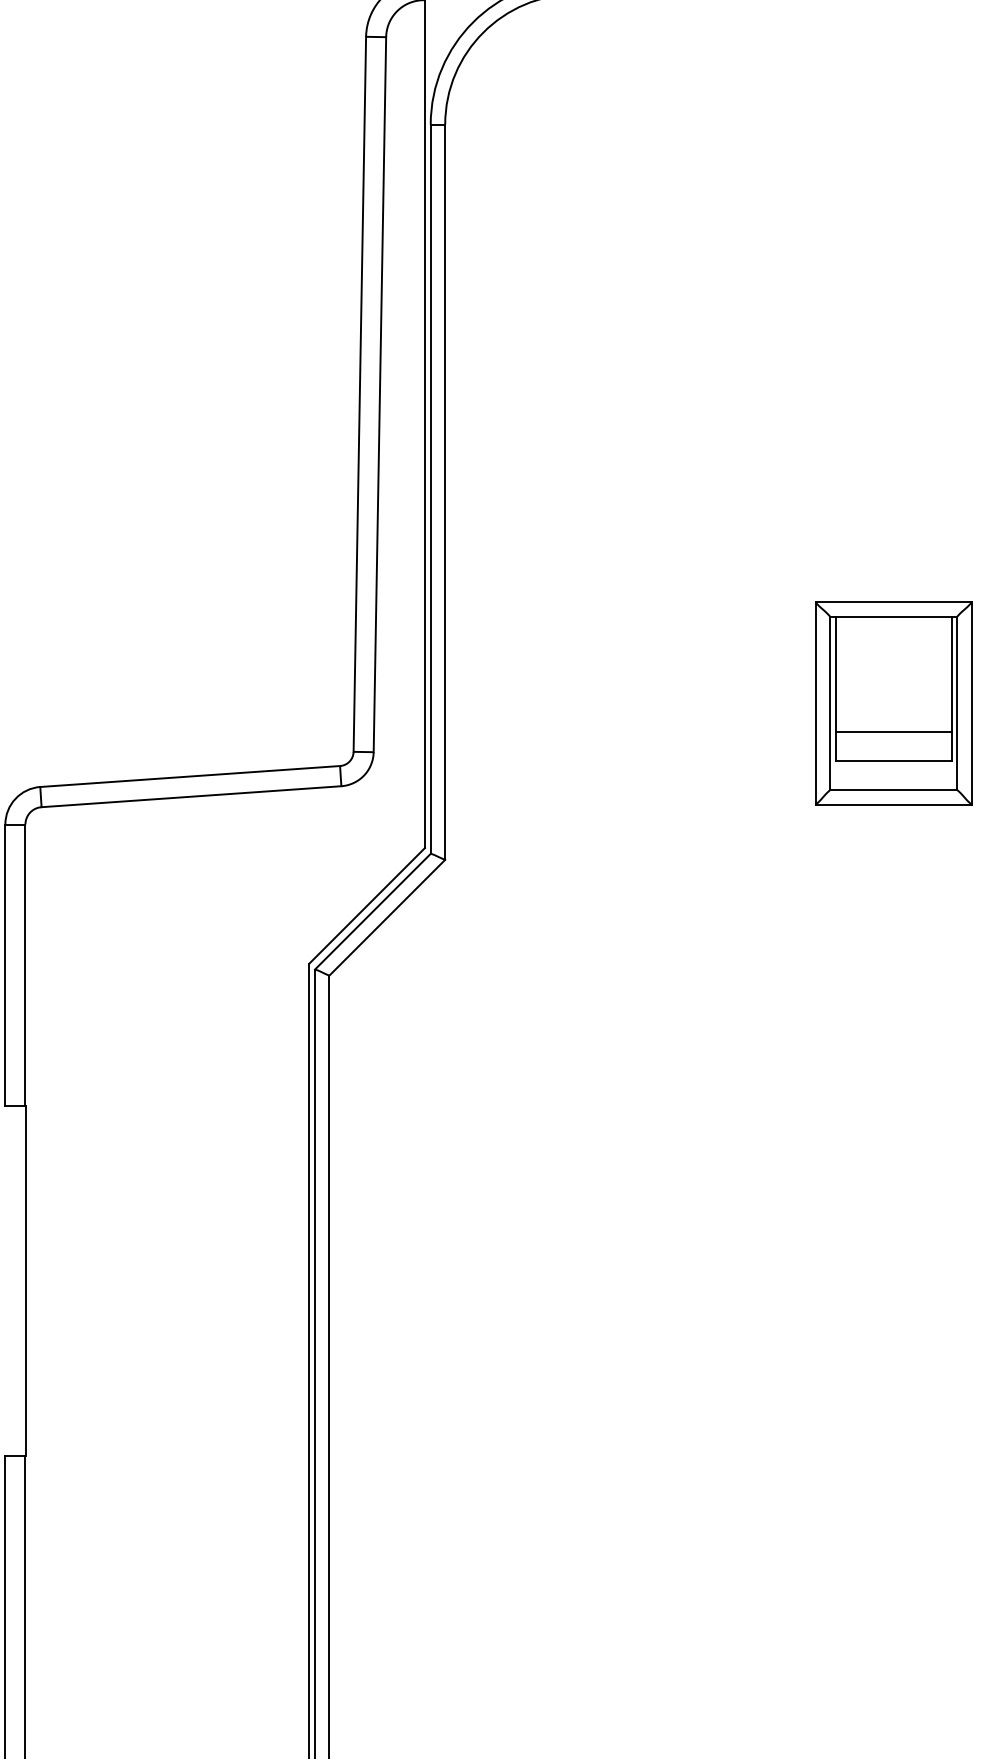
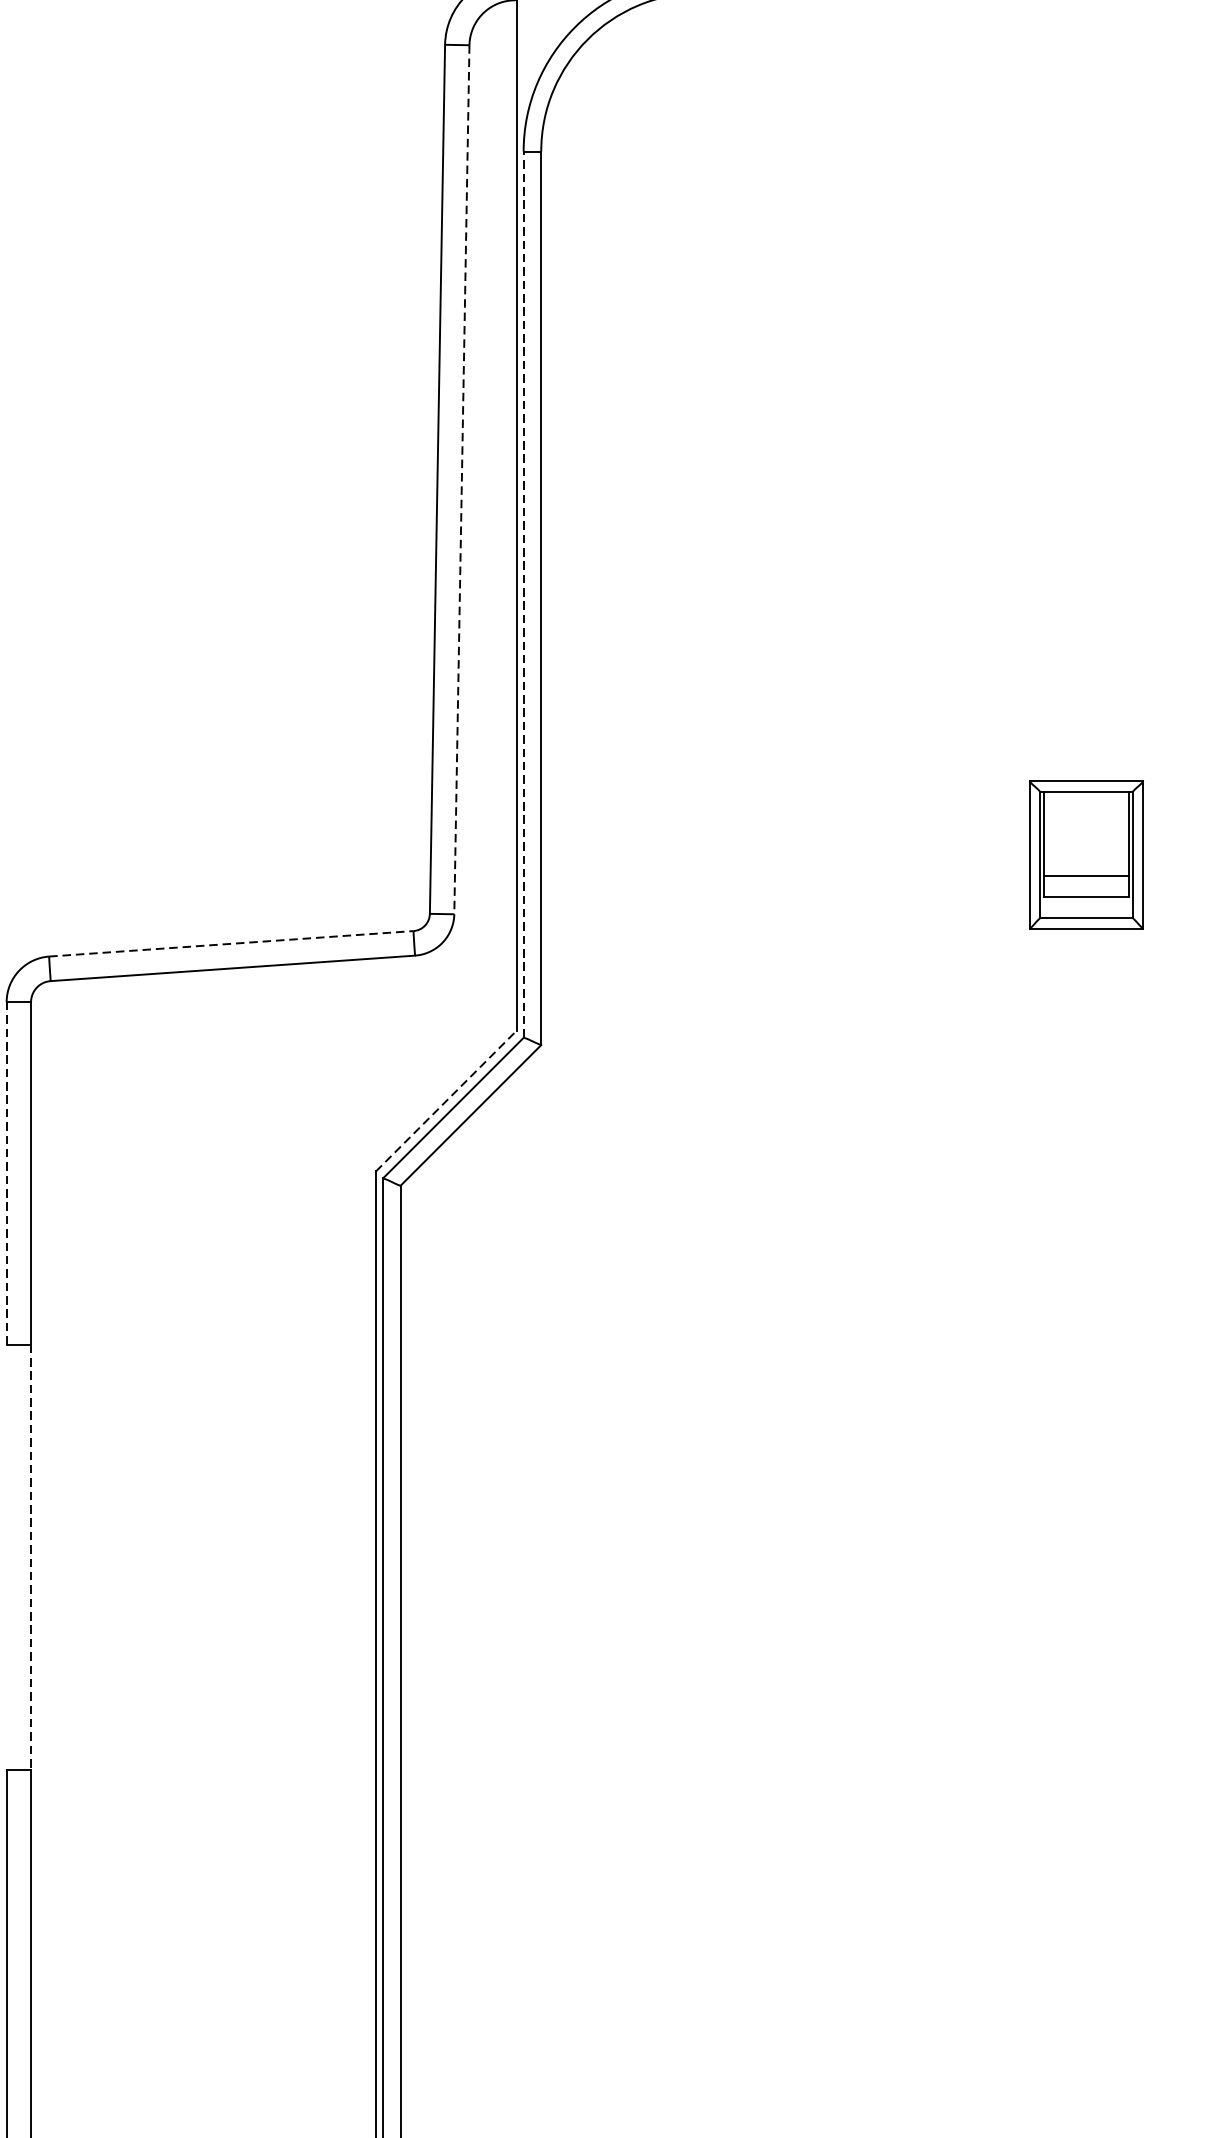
line: (379, 394) -> (461, 479), solid -> dashed
line: (430, 489) -> (523, 594), solid -> dashed
part: (893, 703) -> (1086, 855), size x0.6
line: (190, 776) -> (231, 943), solid -> dashed
line: (367, 905) -> (446, 1100), solid -> dashed
line: (5, 965) -> (6, 1173), solid -> dashed
line: (25, 1281) -> (31, 1557), solid -> dashed

